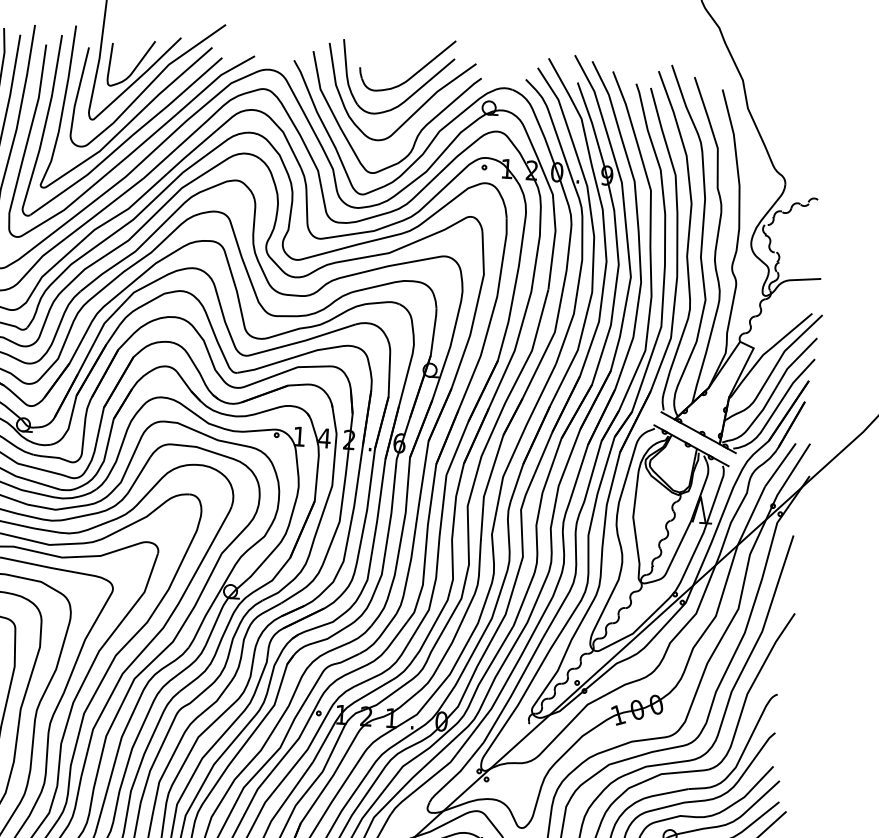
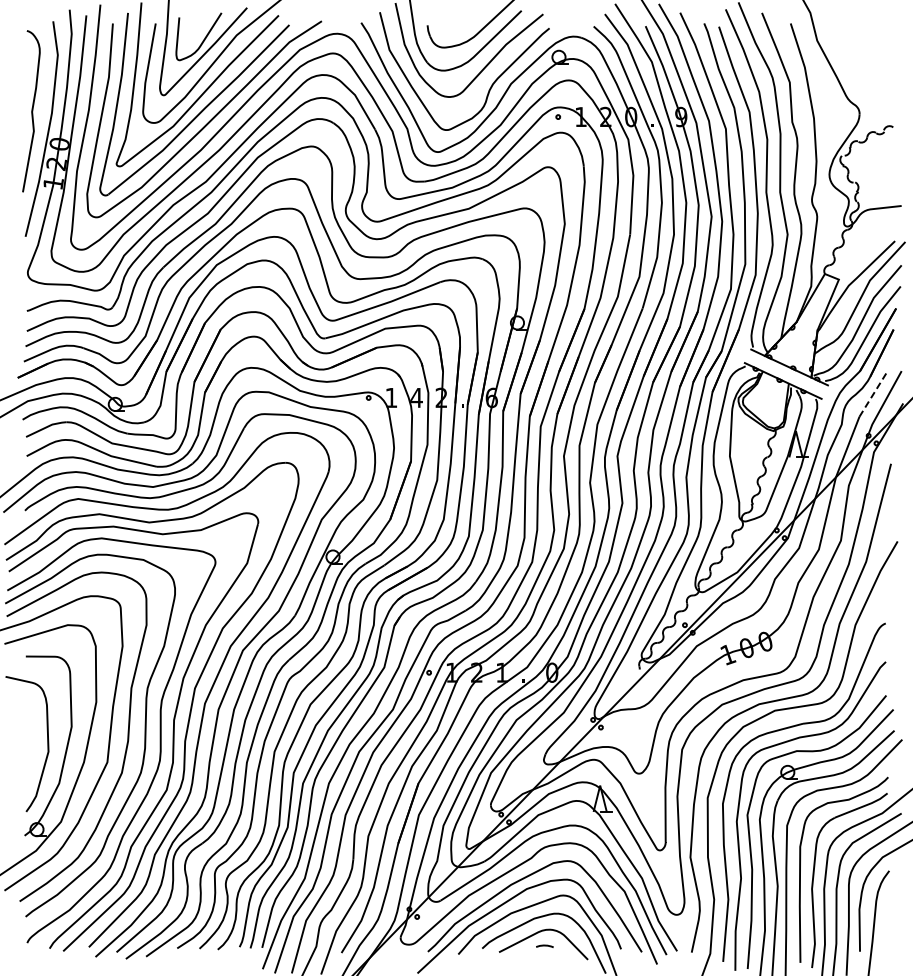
line: (780, 464) -> (873, 393), solid -> dashed

